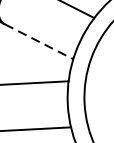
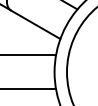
line: (40, 42) -> (36, 25), dashed -> solid

